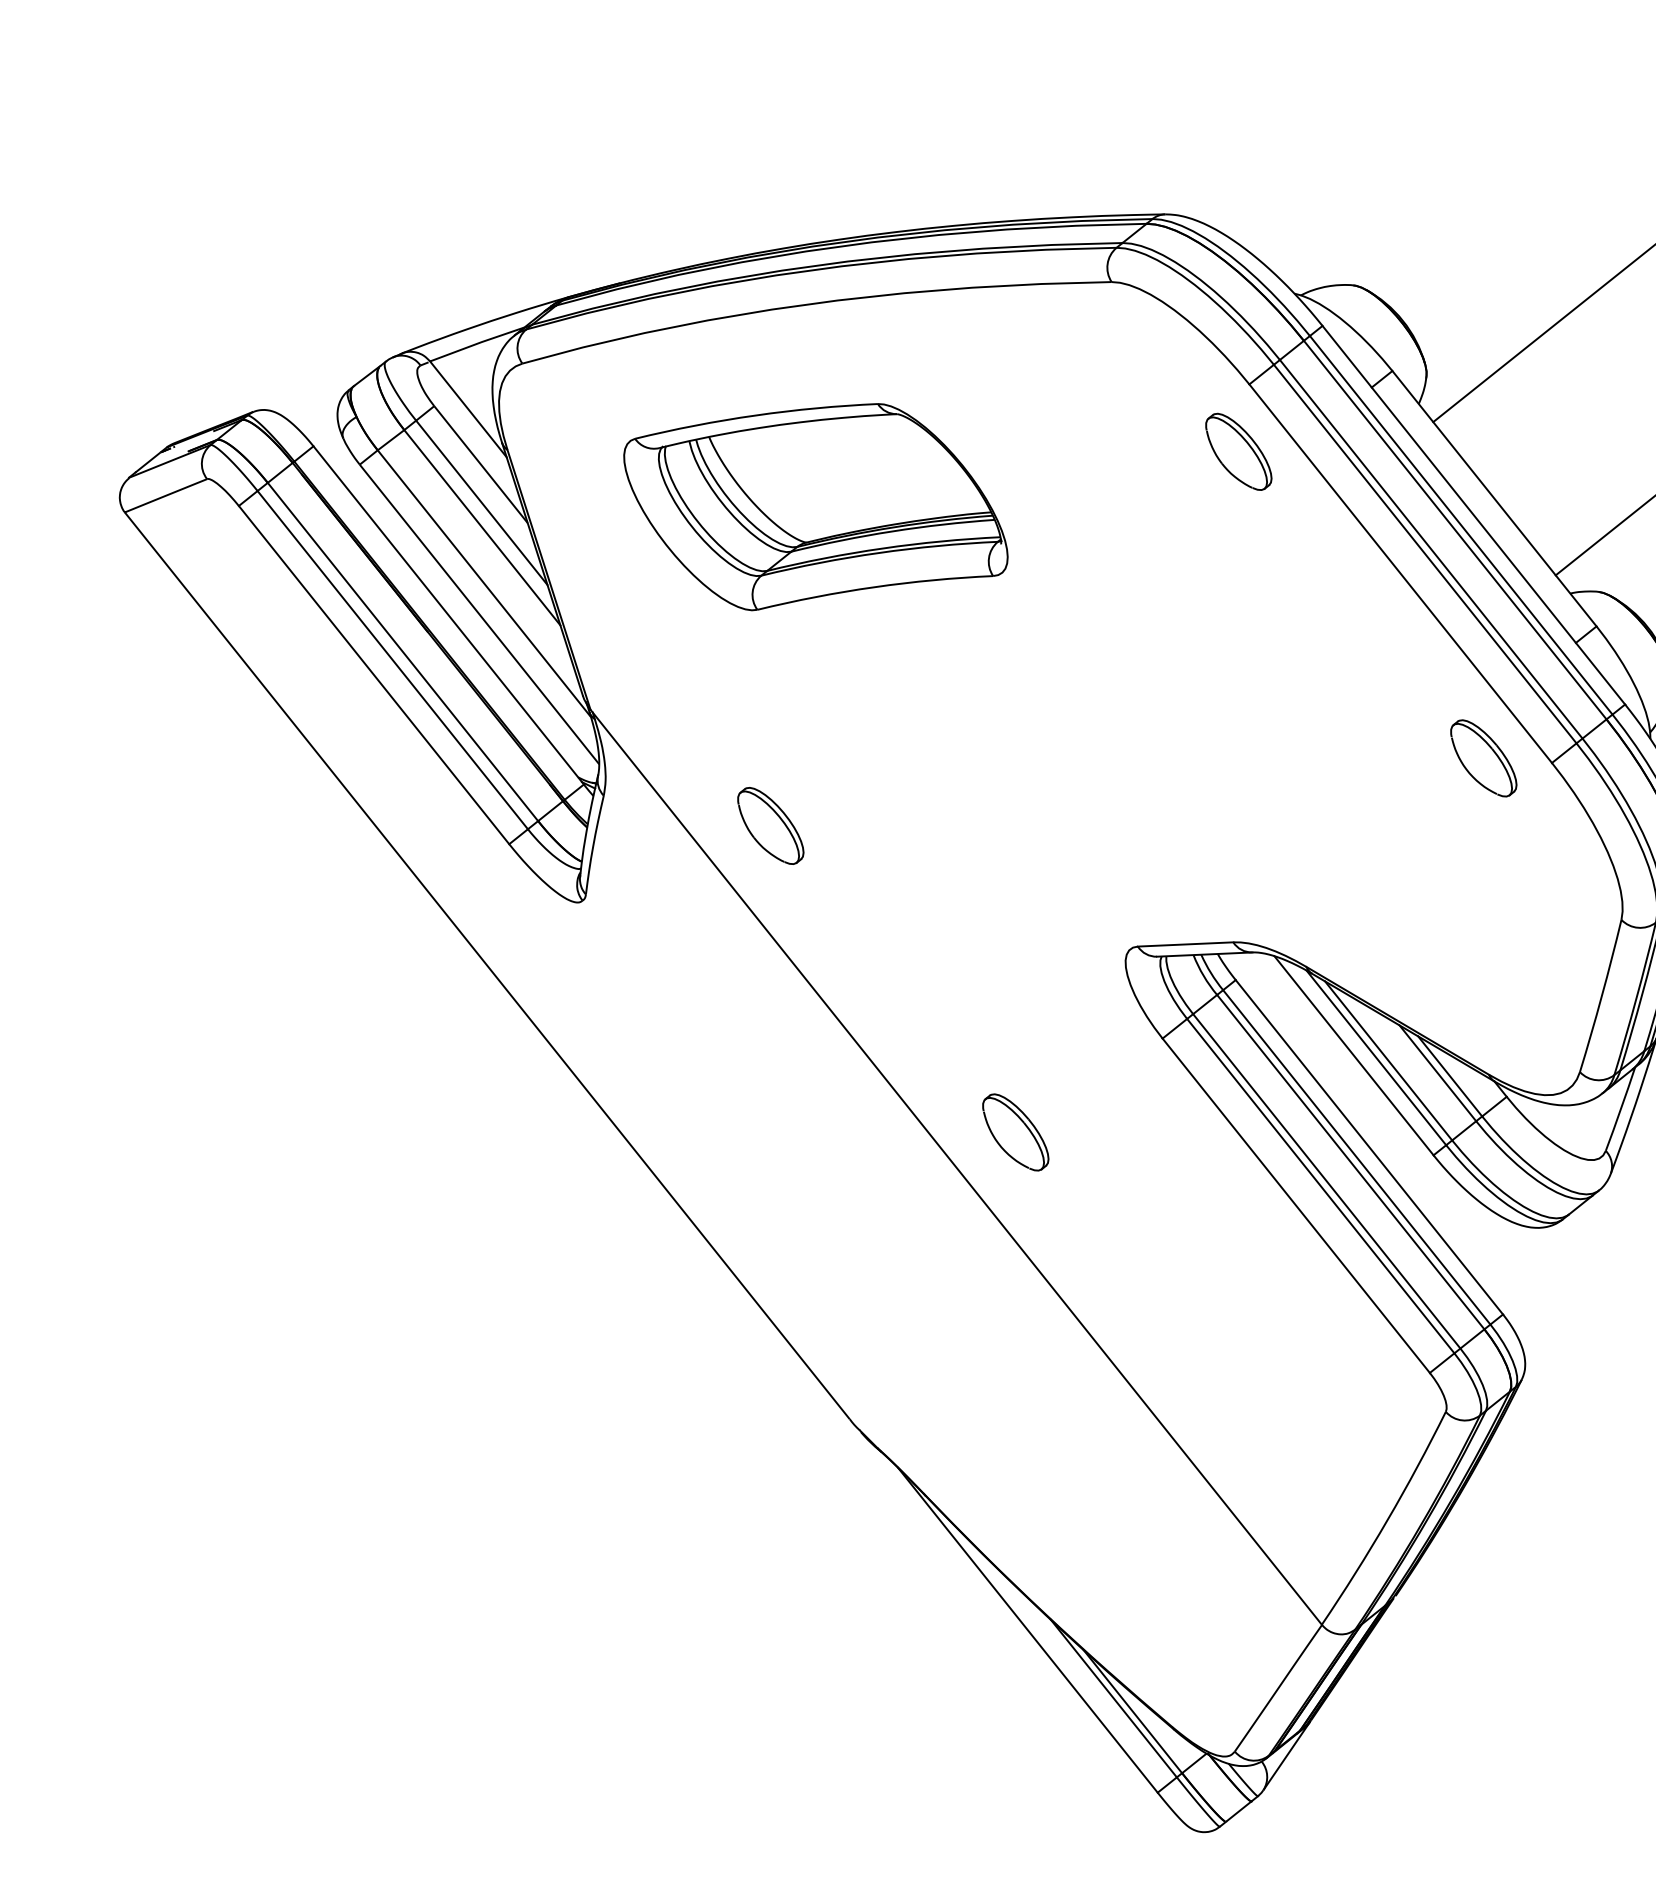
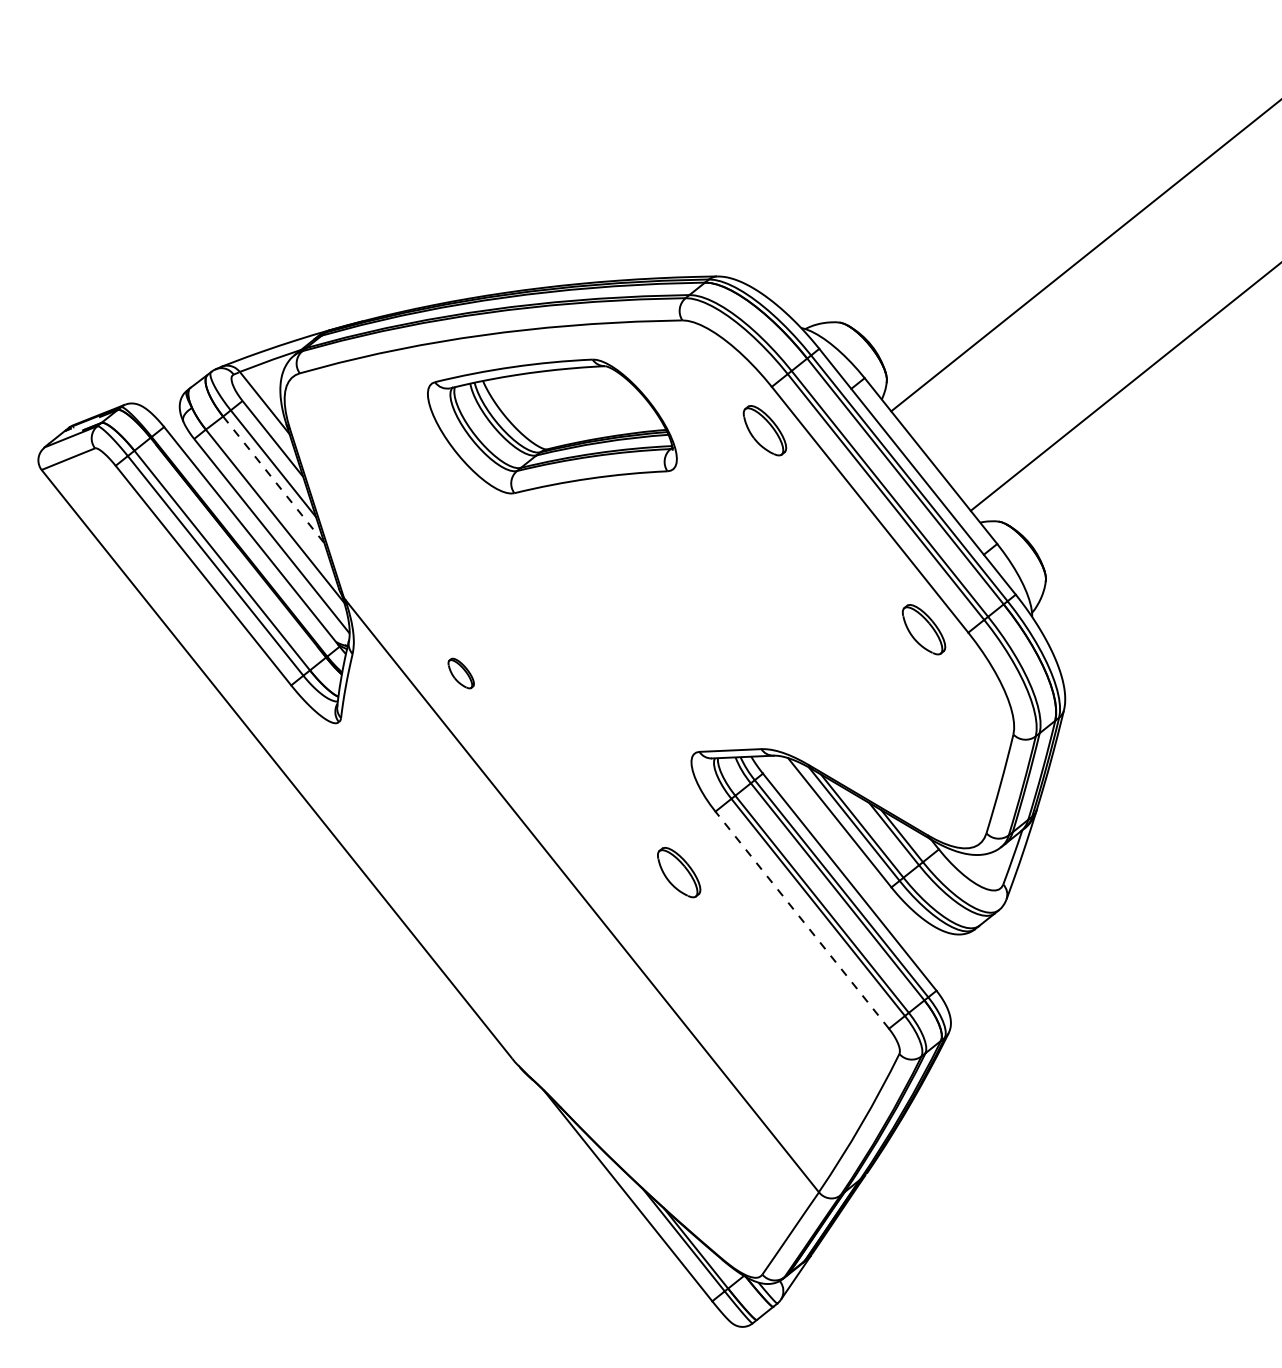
part: (816, 507) -> (552, 426), moved
line: (483, 528) -> (274, 480), solid -> dashed
part: (771, 825) -> (461, 673), size x0.6
part: (1016, 1132) -> (679, 872), moved
line: (1296, 1206) -> (802, 920), solid -> dashed

